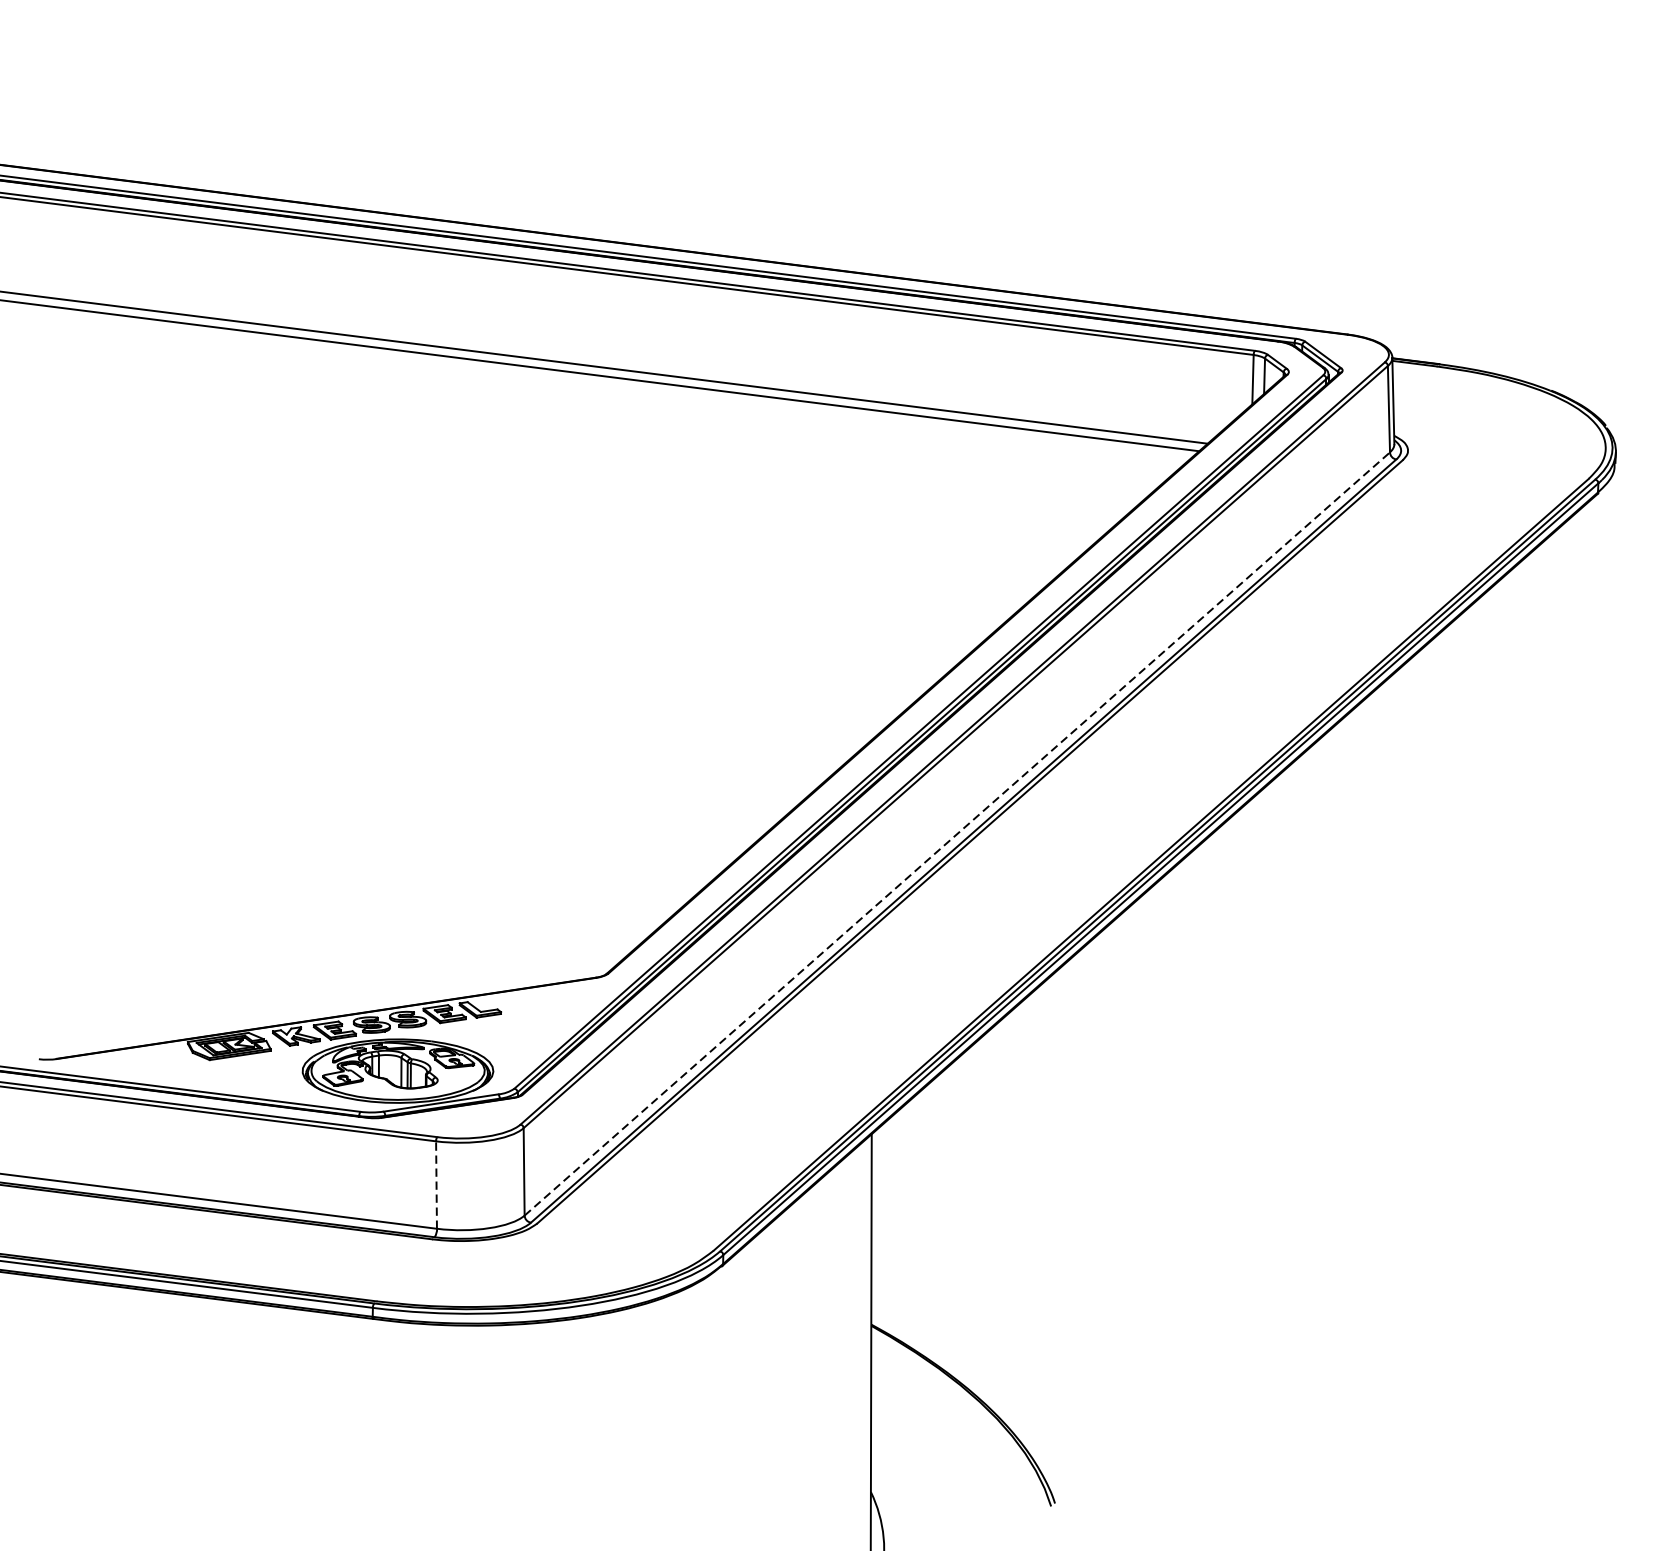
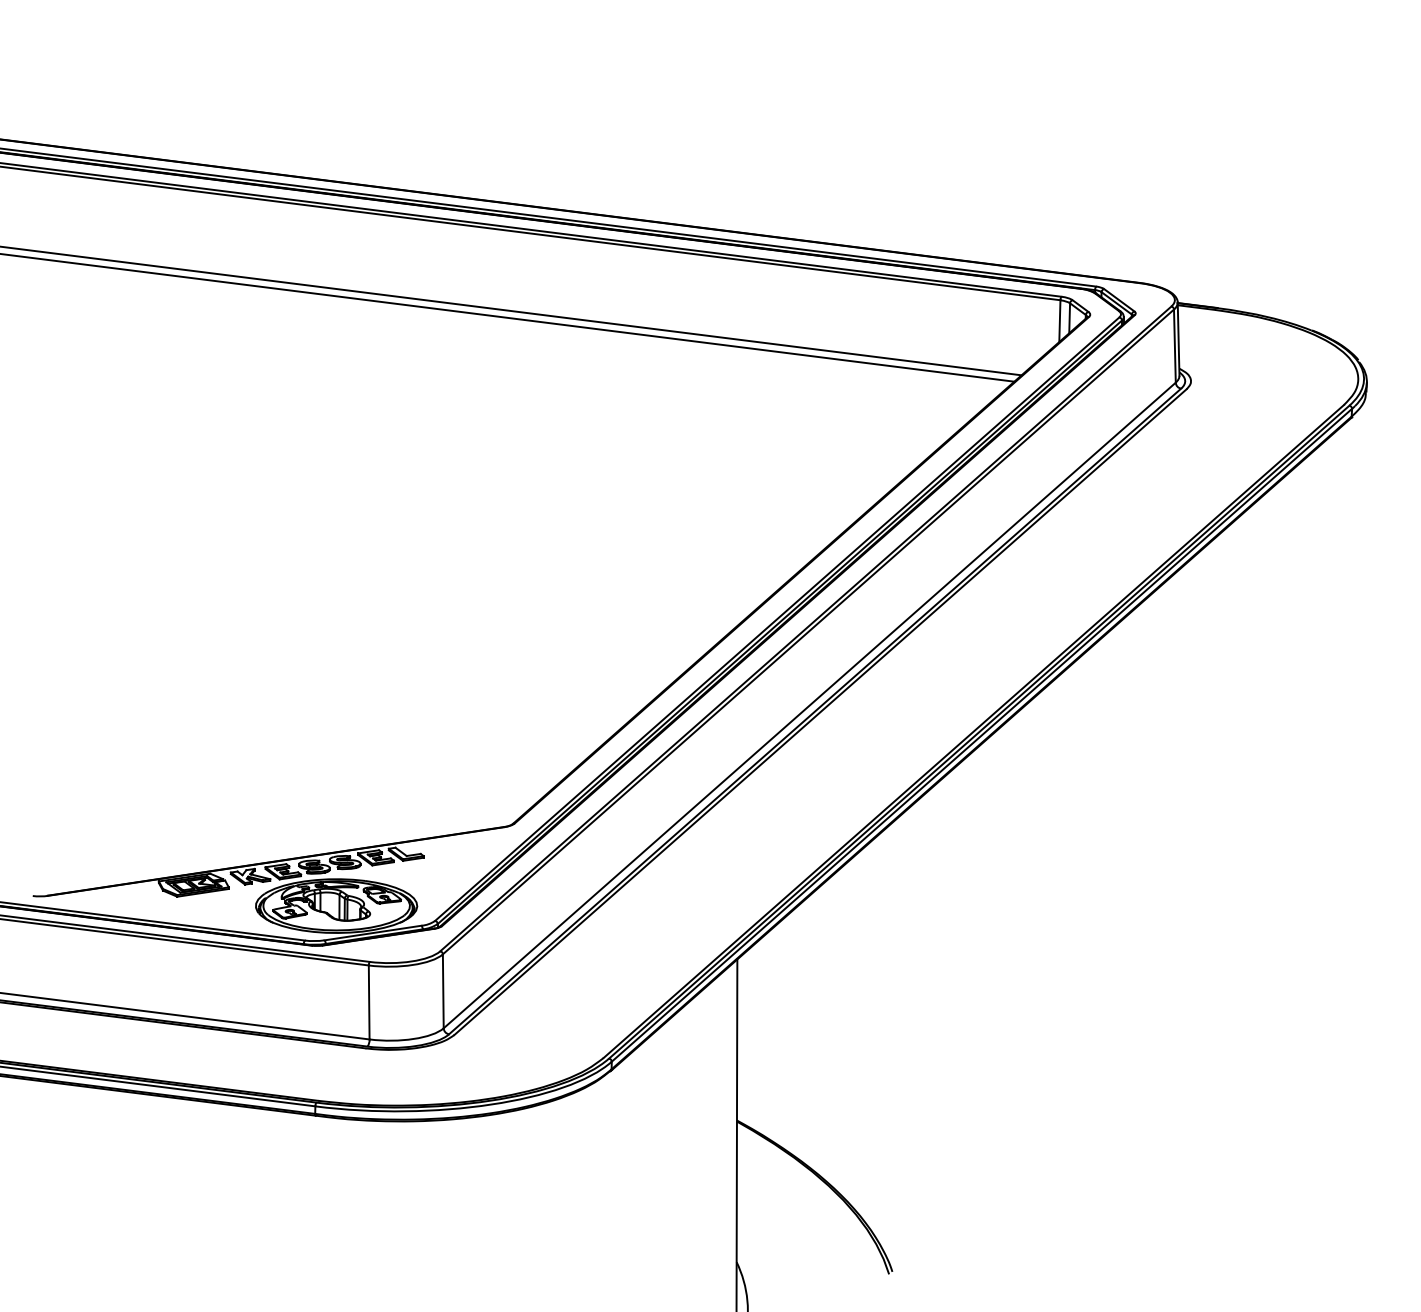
line: (958, 834) -> (810, 705), dashed -> solid
line: (436, 1185) -> (369, 1002), dashed -> solid

